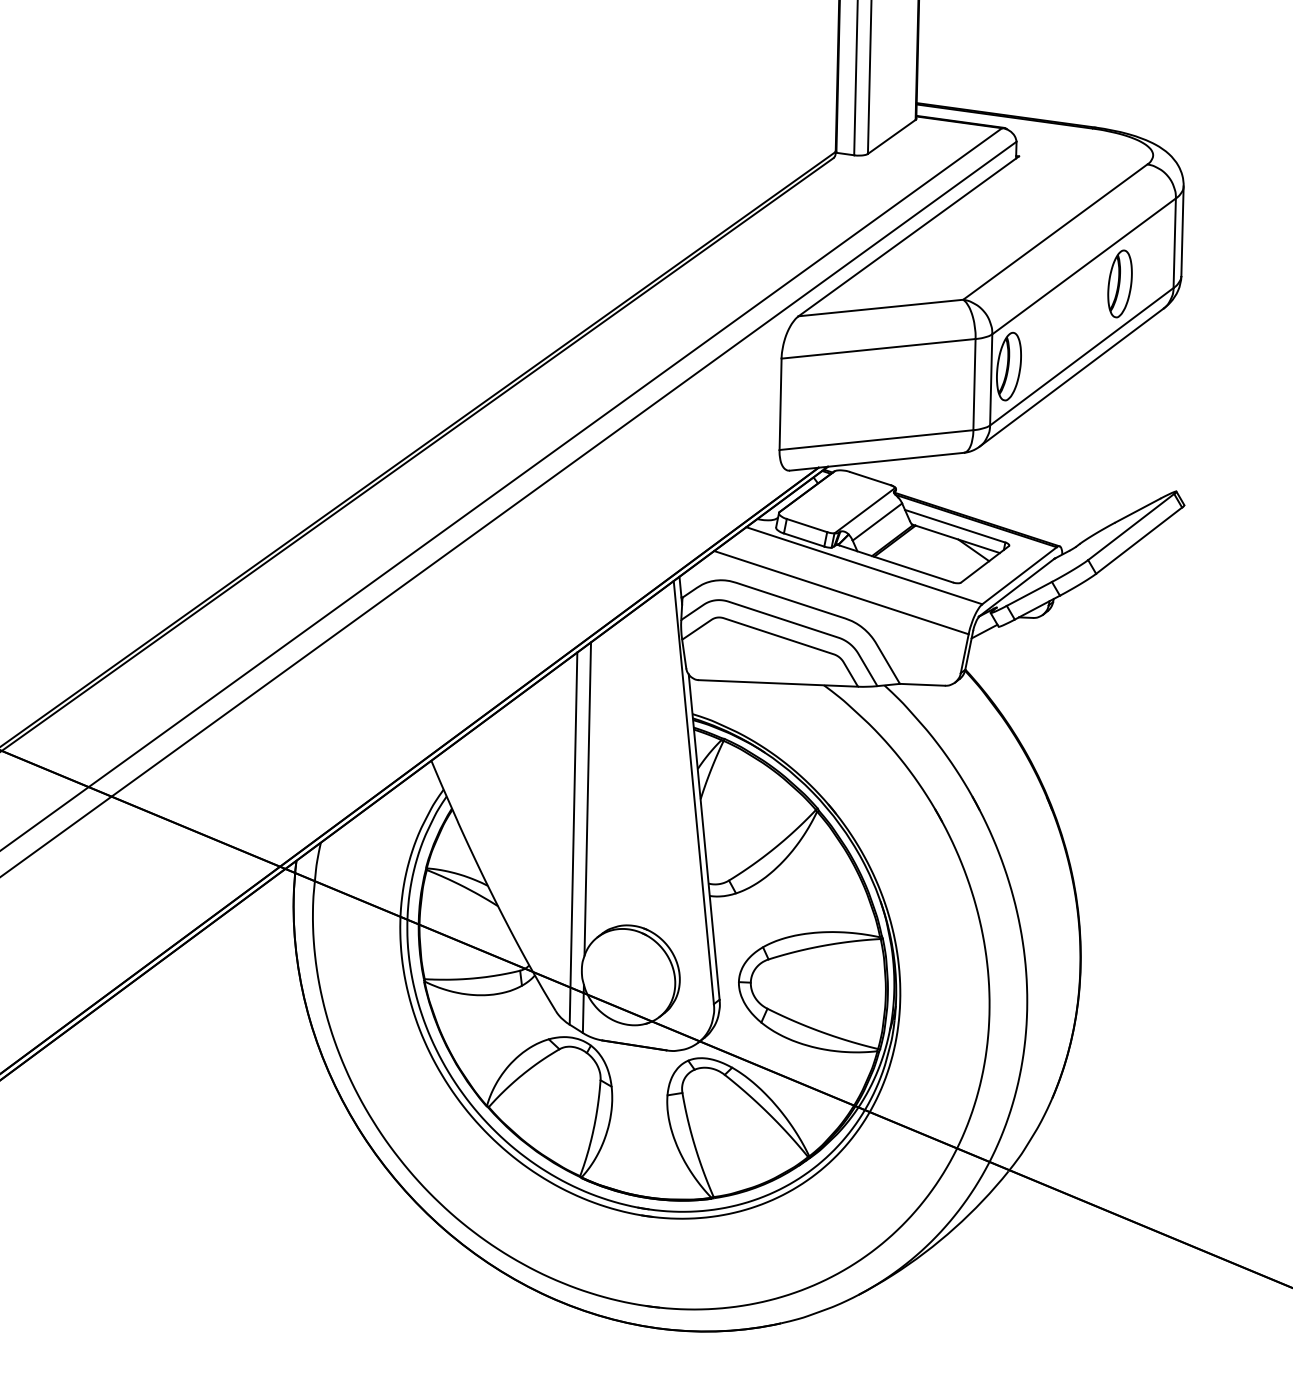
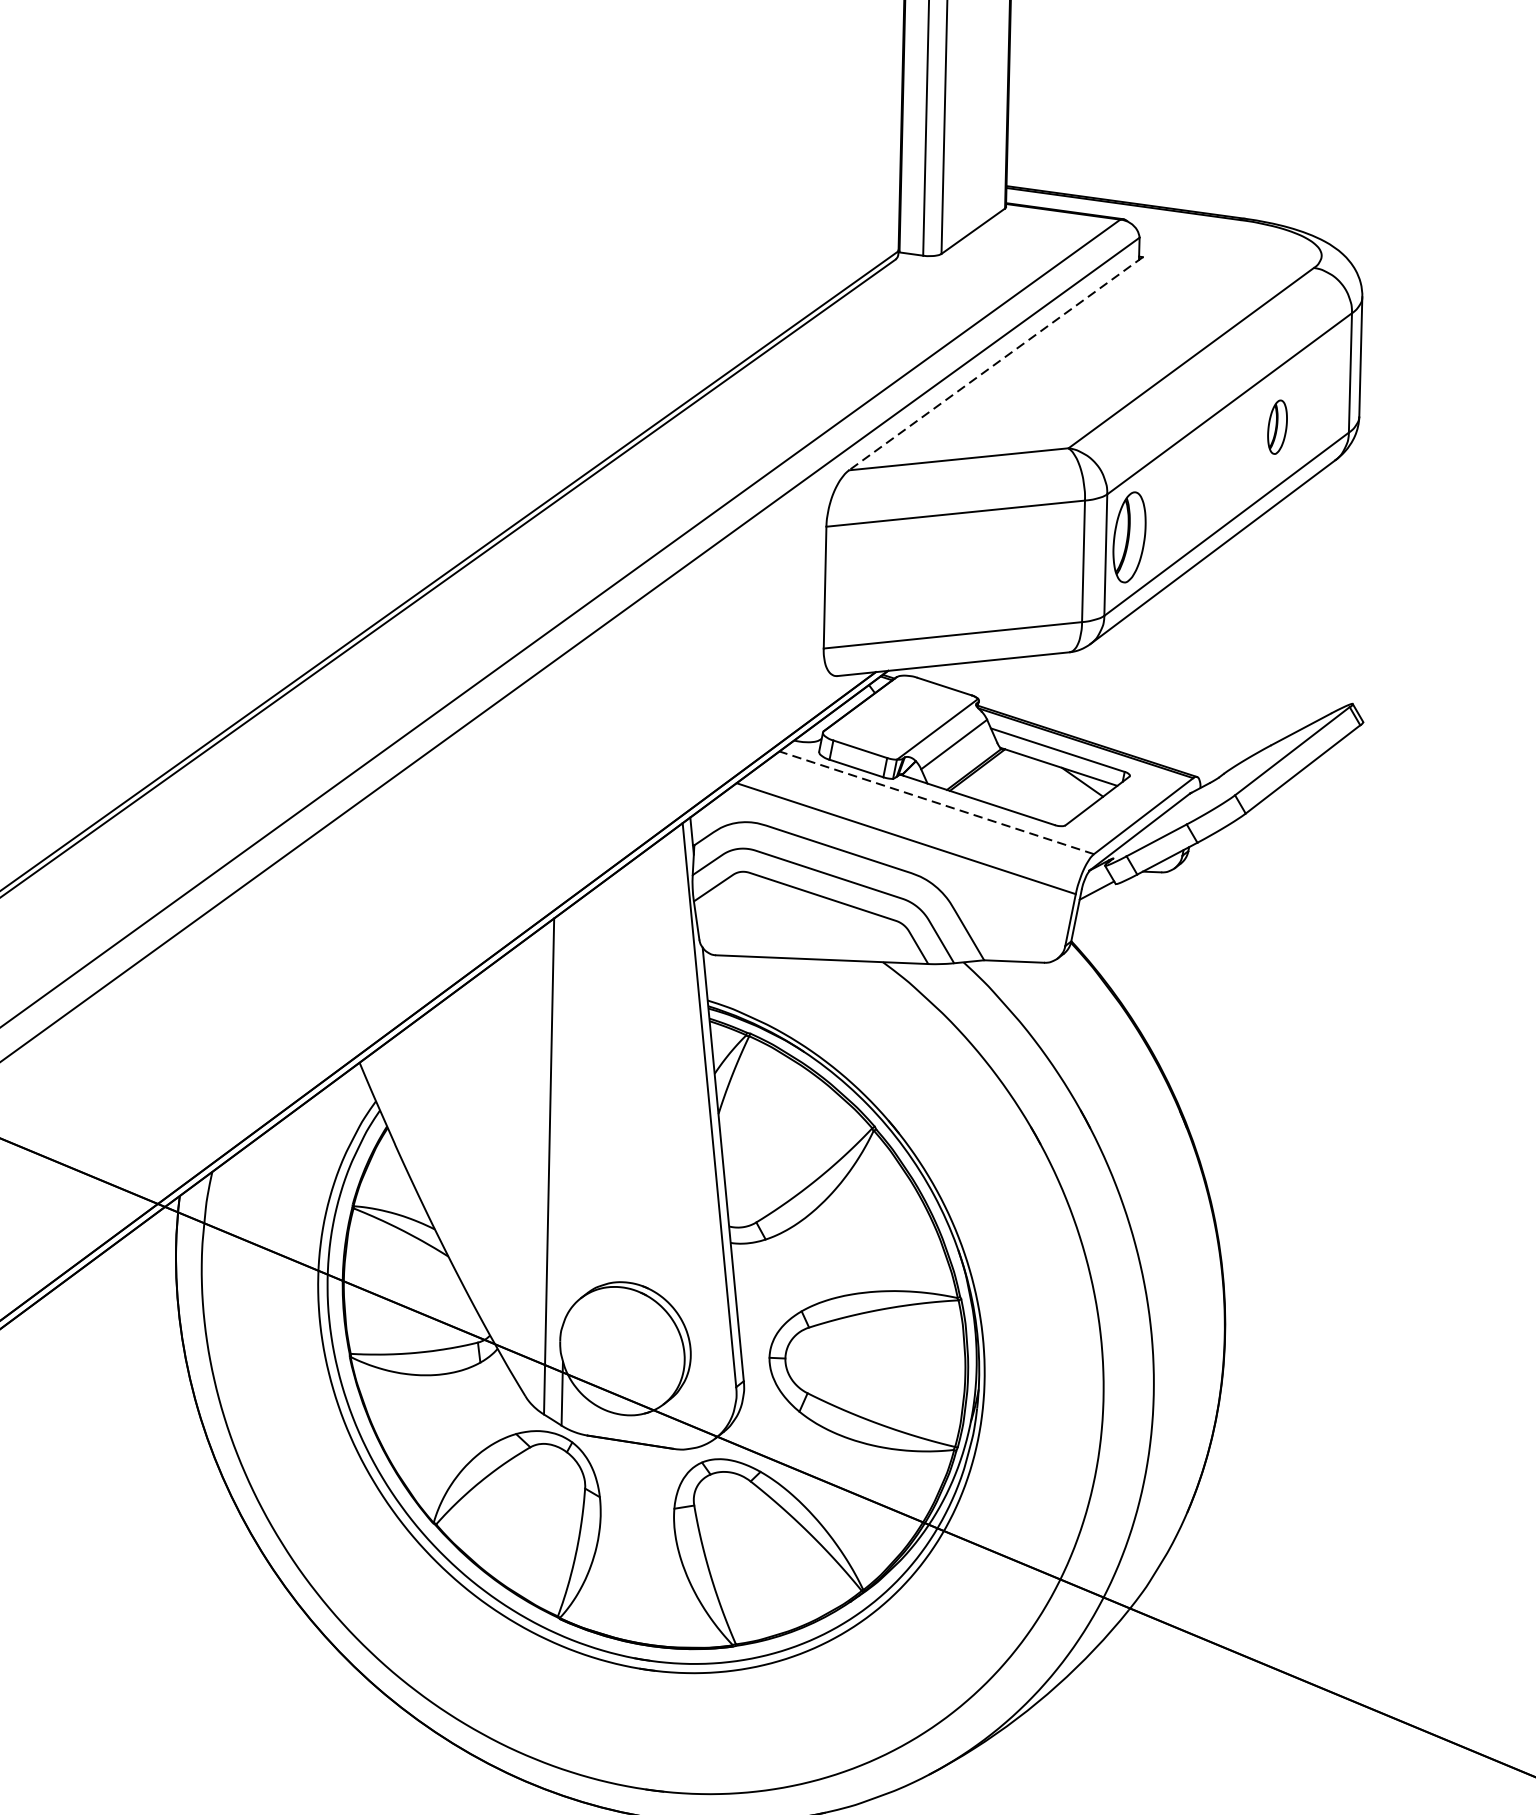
line: (908, 236) -> (995, 363), solid -> dashed
part: (1119, 283) -> (1276, 426), size x0.6
line: (863, 565) -> (935, 802), solid -> dashed
line: (587, 798) -> (567, 1113), removed

